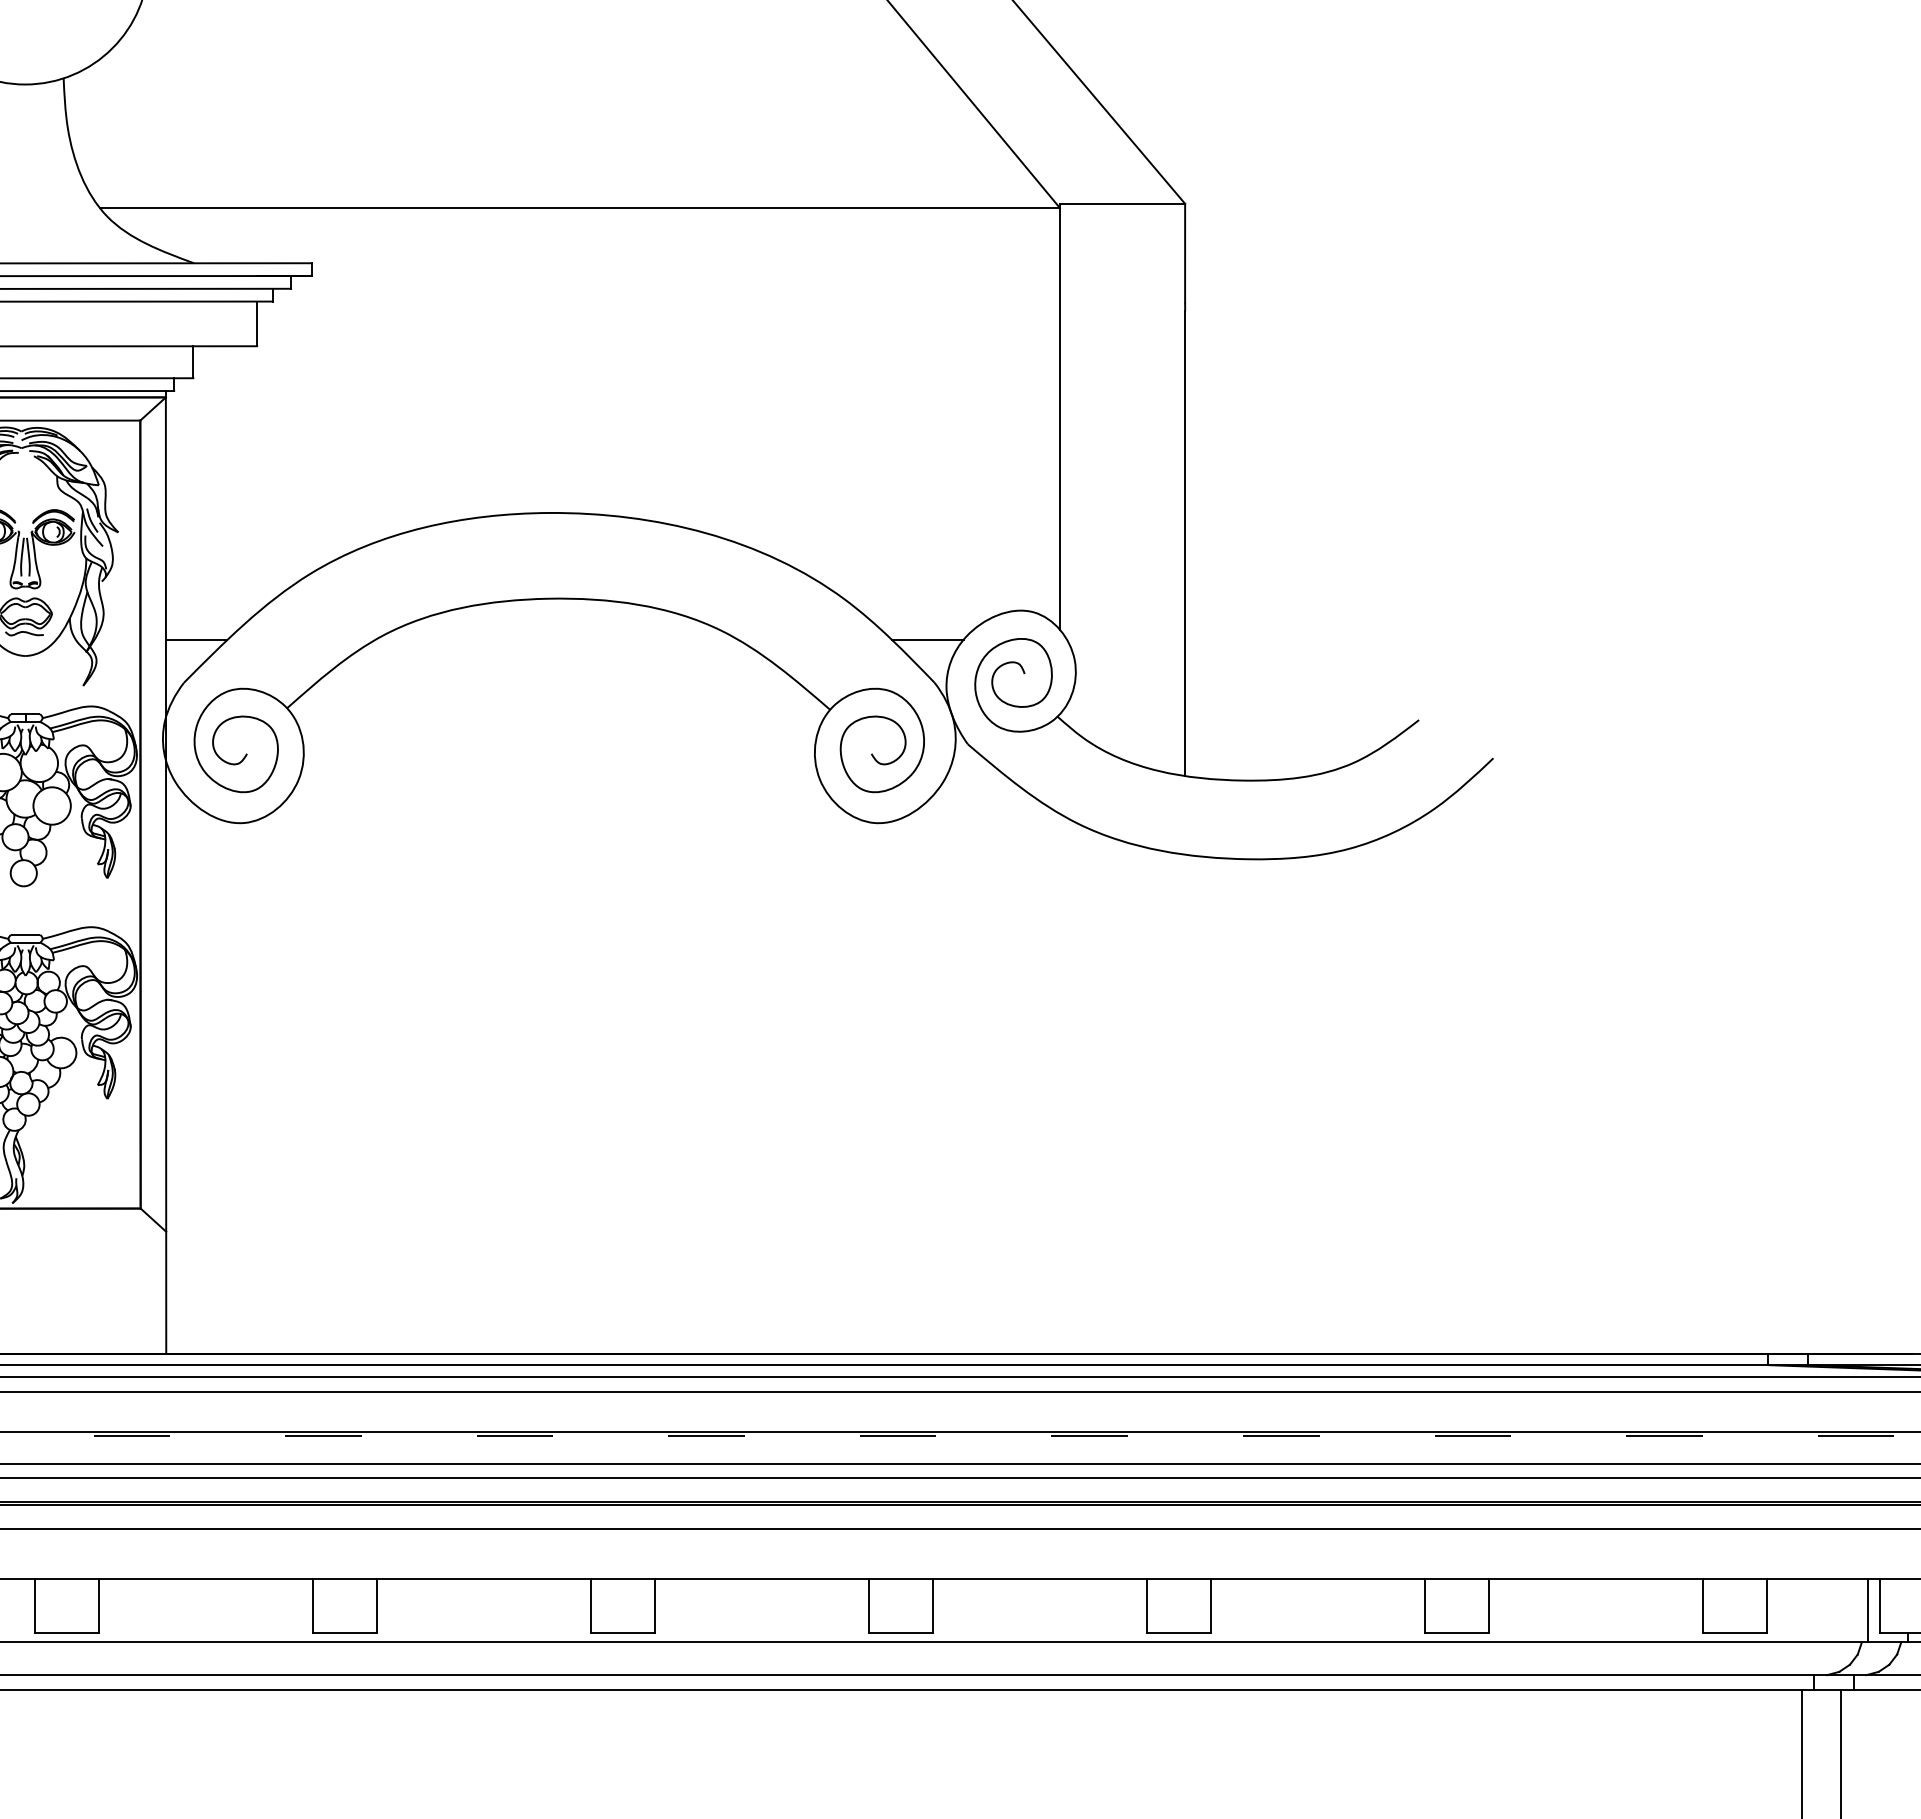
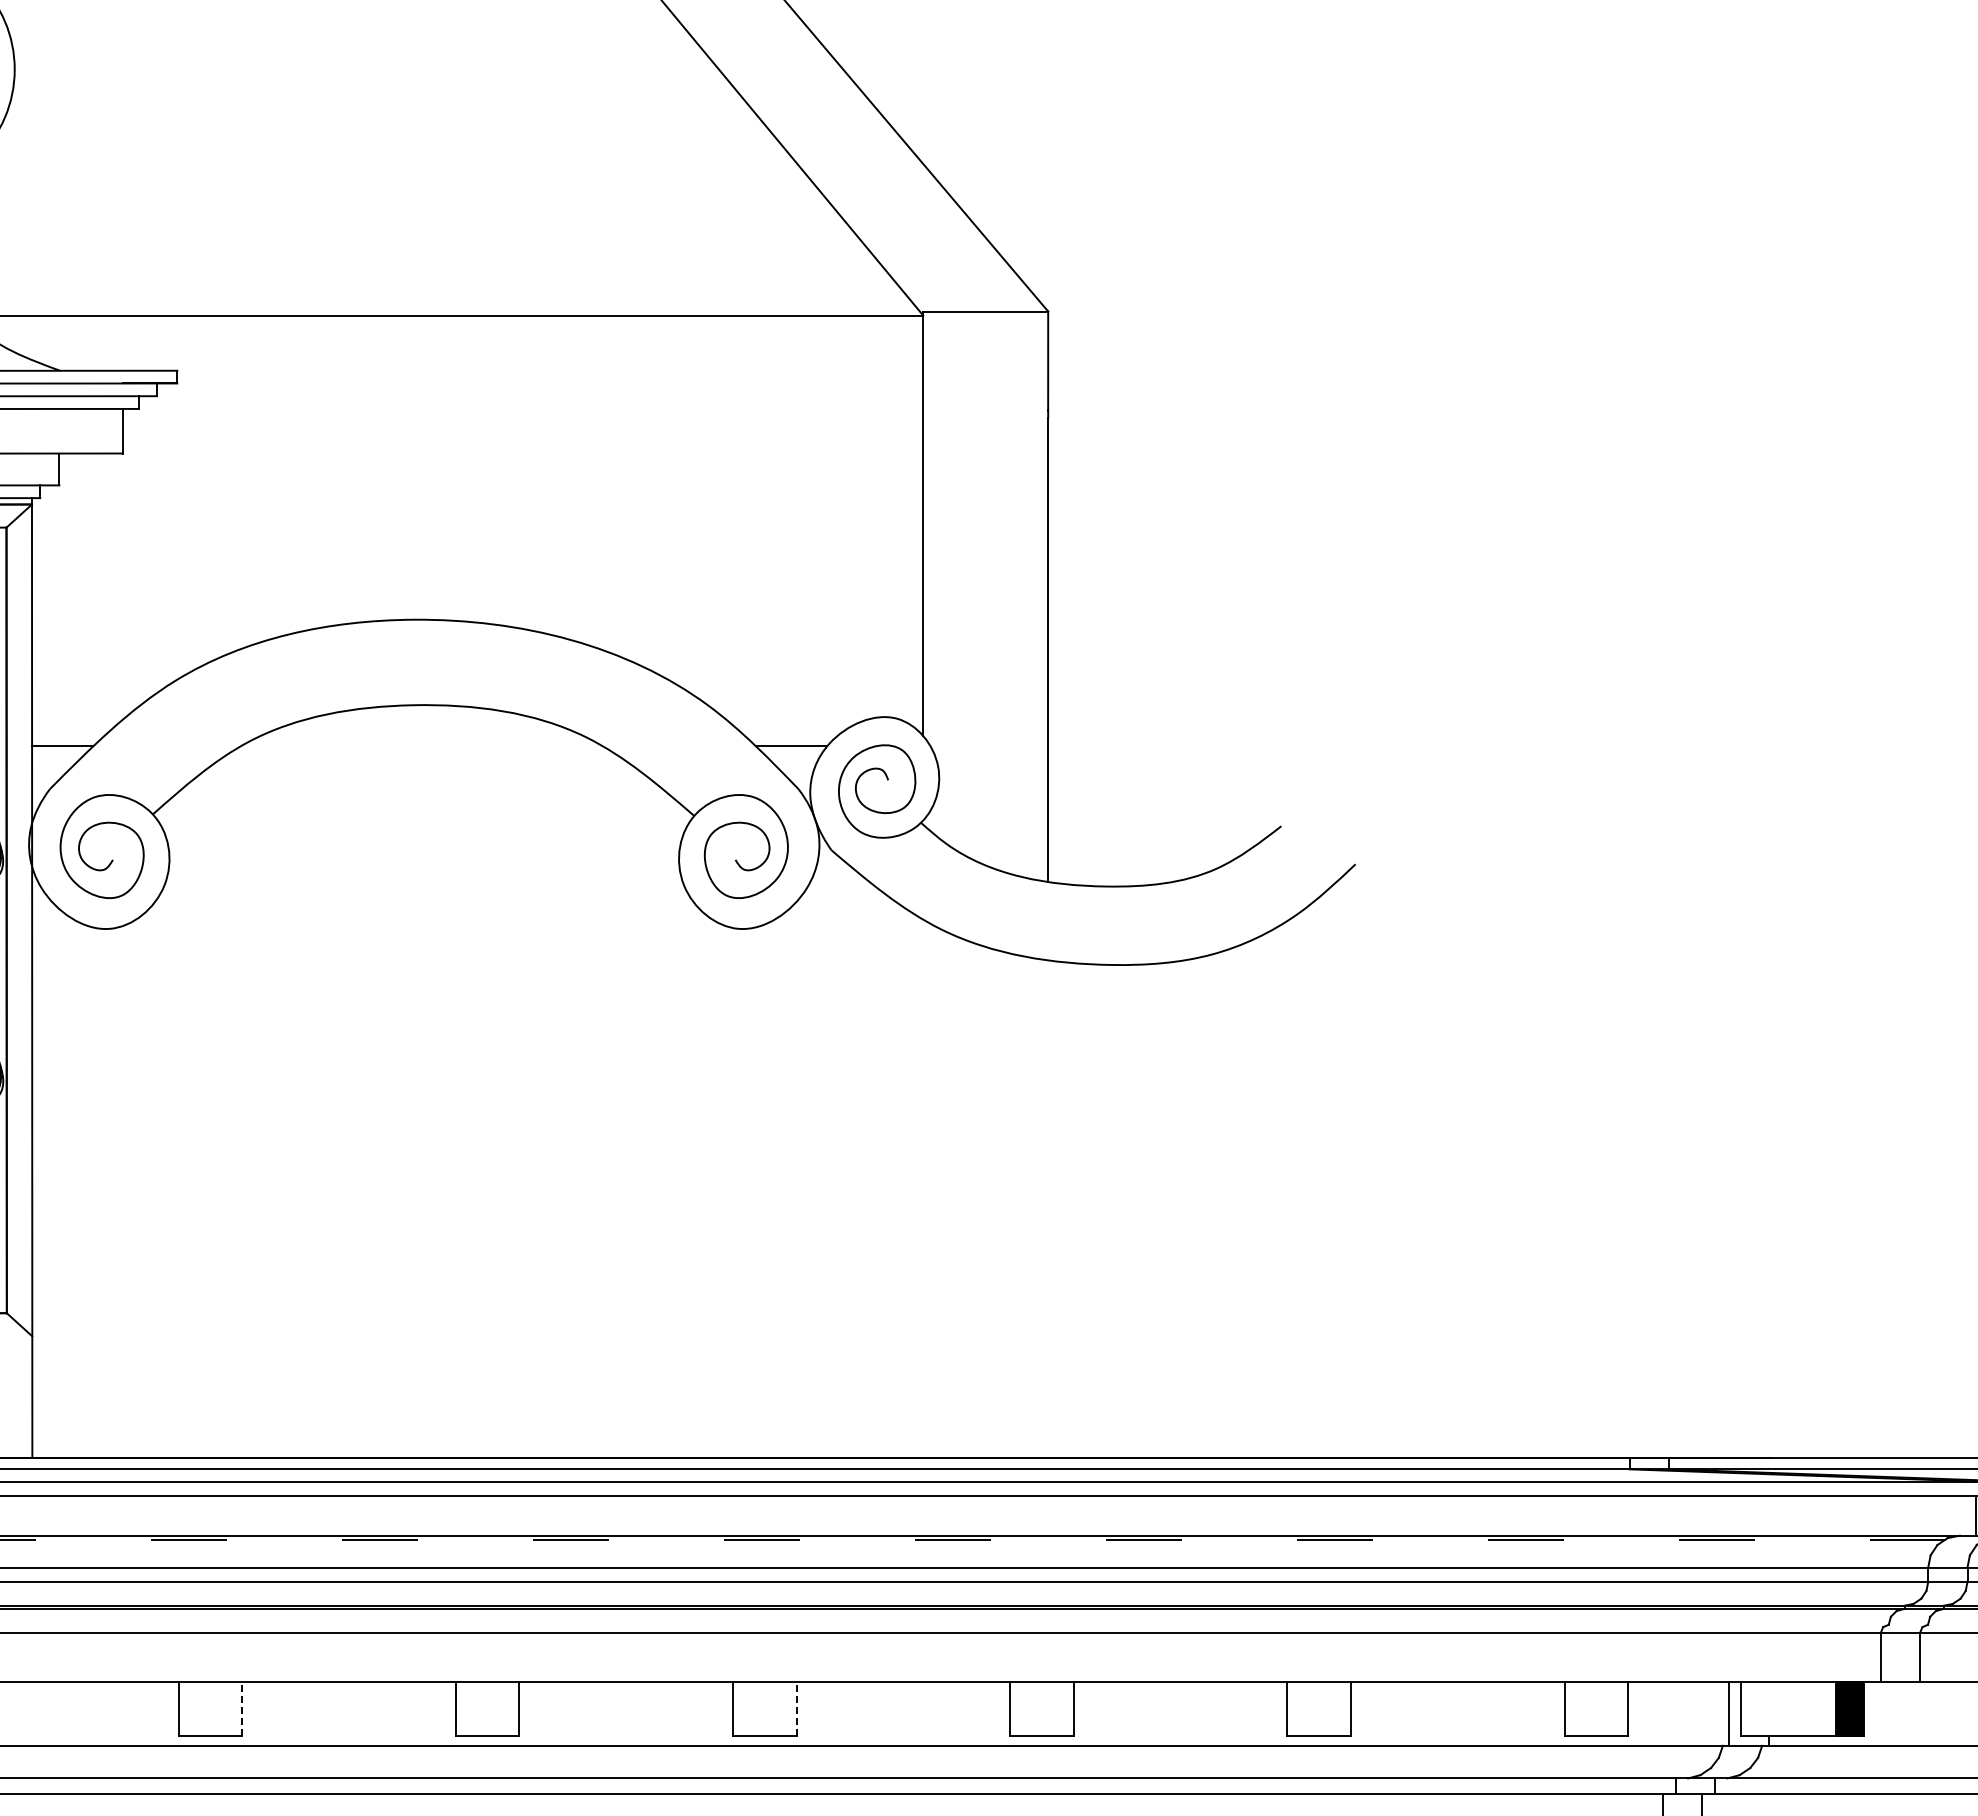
line: (377, 1605) -> (242, 1708), solid -> dashed
line: (932, 1605) -> (796, 1708), solid -> dashed

